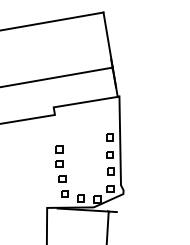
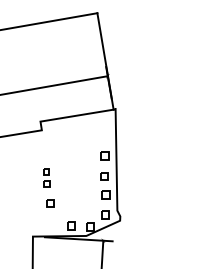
part: (59, 156) -> (47, 177), size x0.7
part: (64, 193) -> (52, 220), removed

